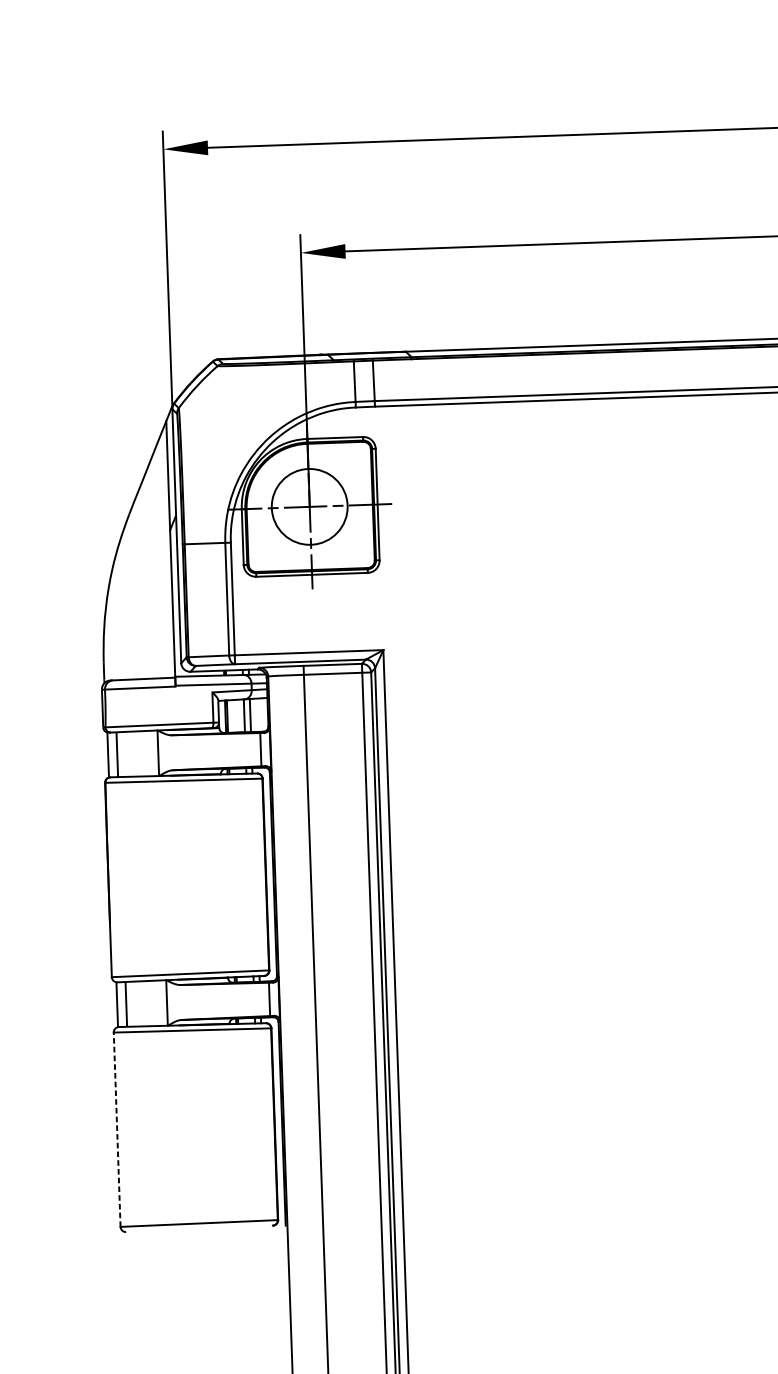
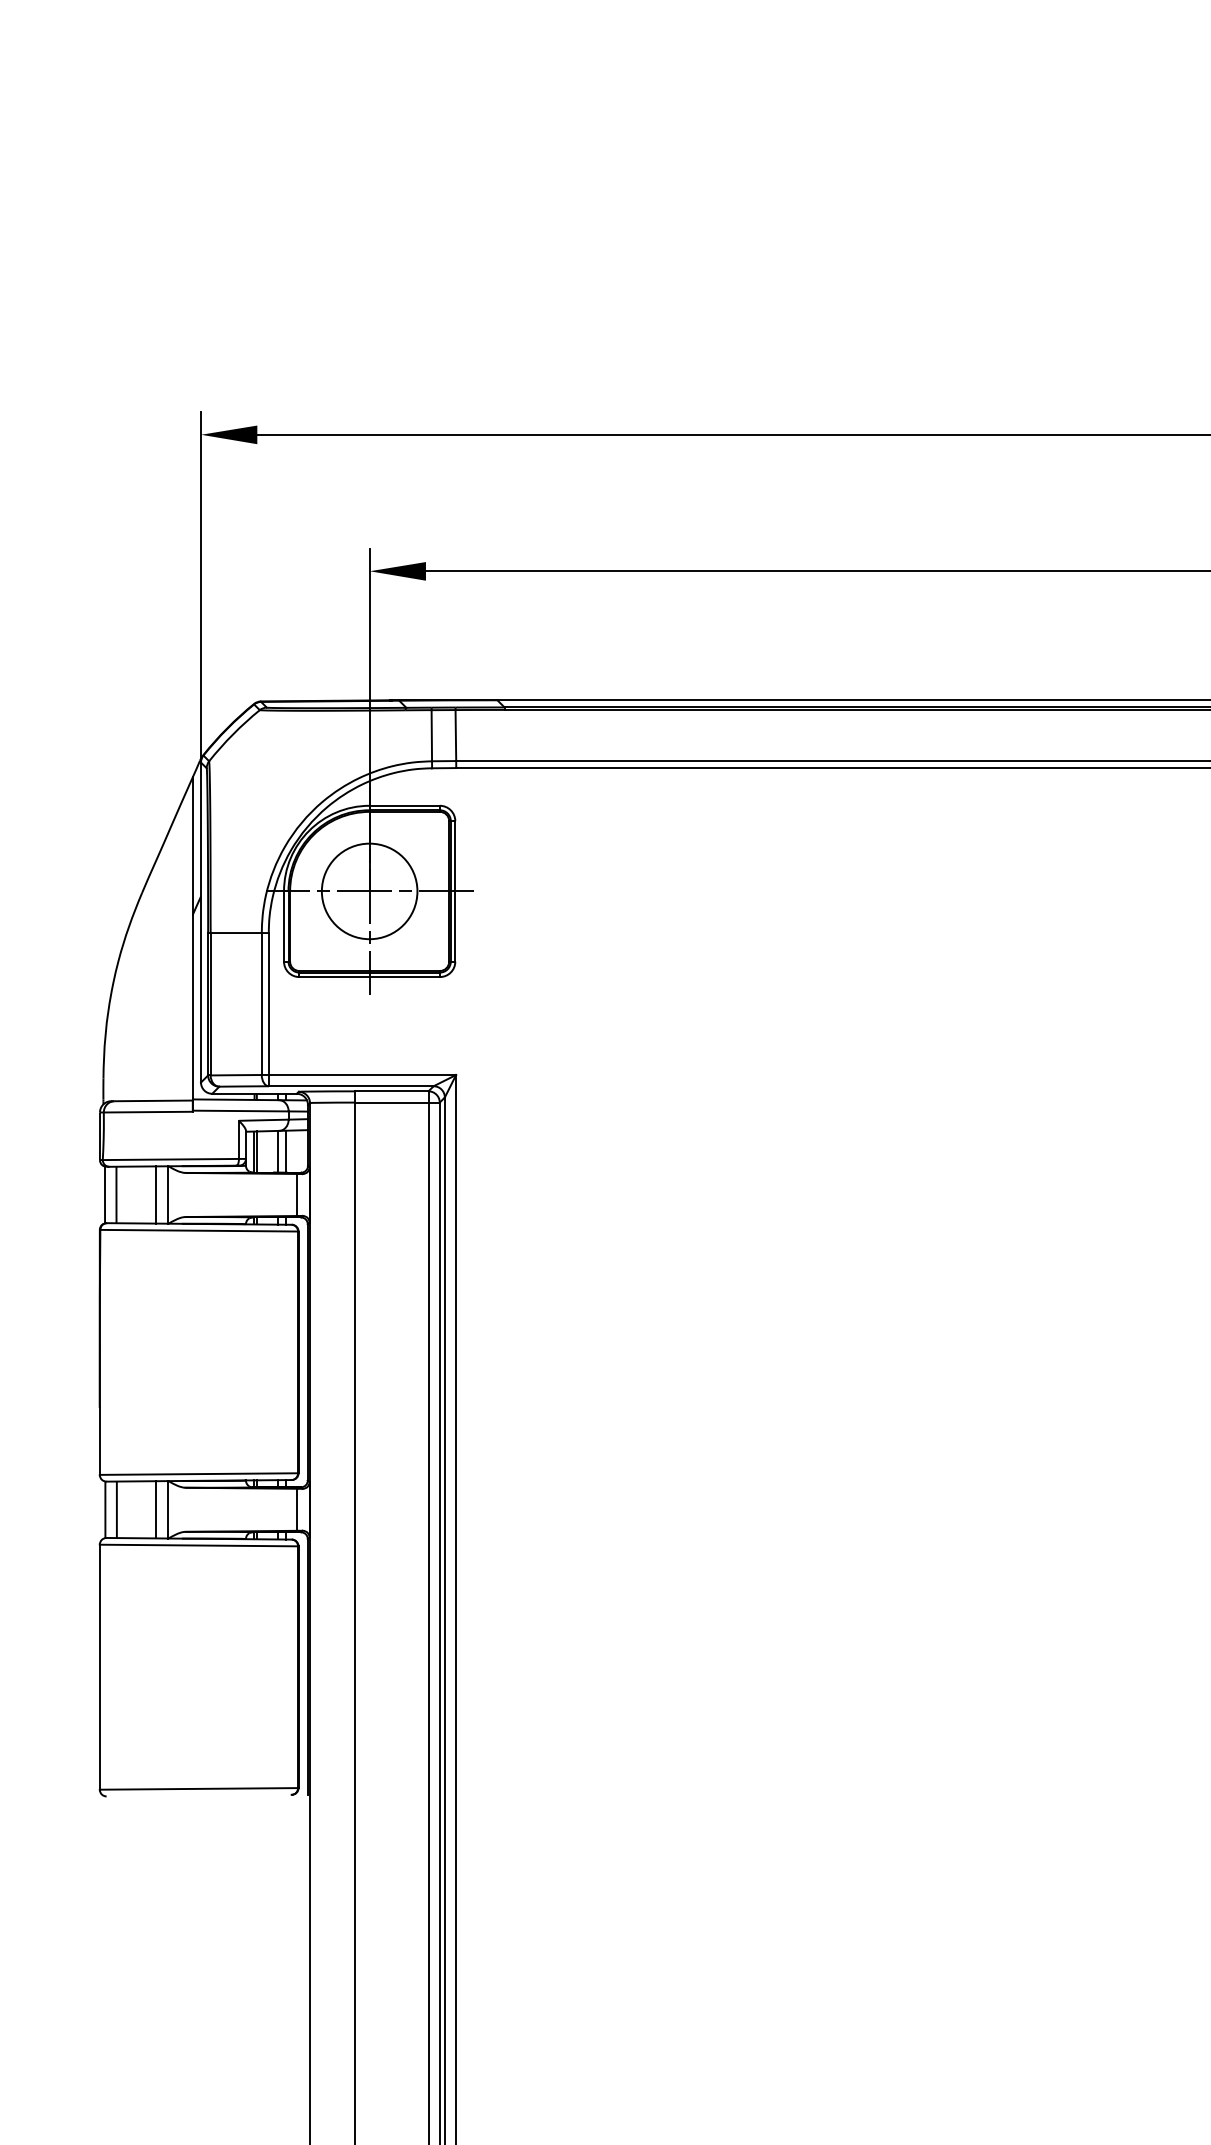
line: (149, 753) -> (156, 1194), added
line: (157, 1003) -> (156, 1509), added
line: (116, 1129) -> (99, 1666), dashed -> solid

